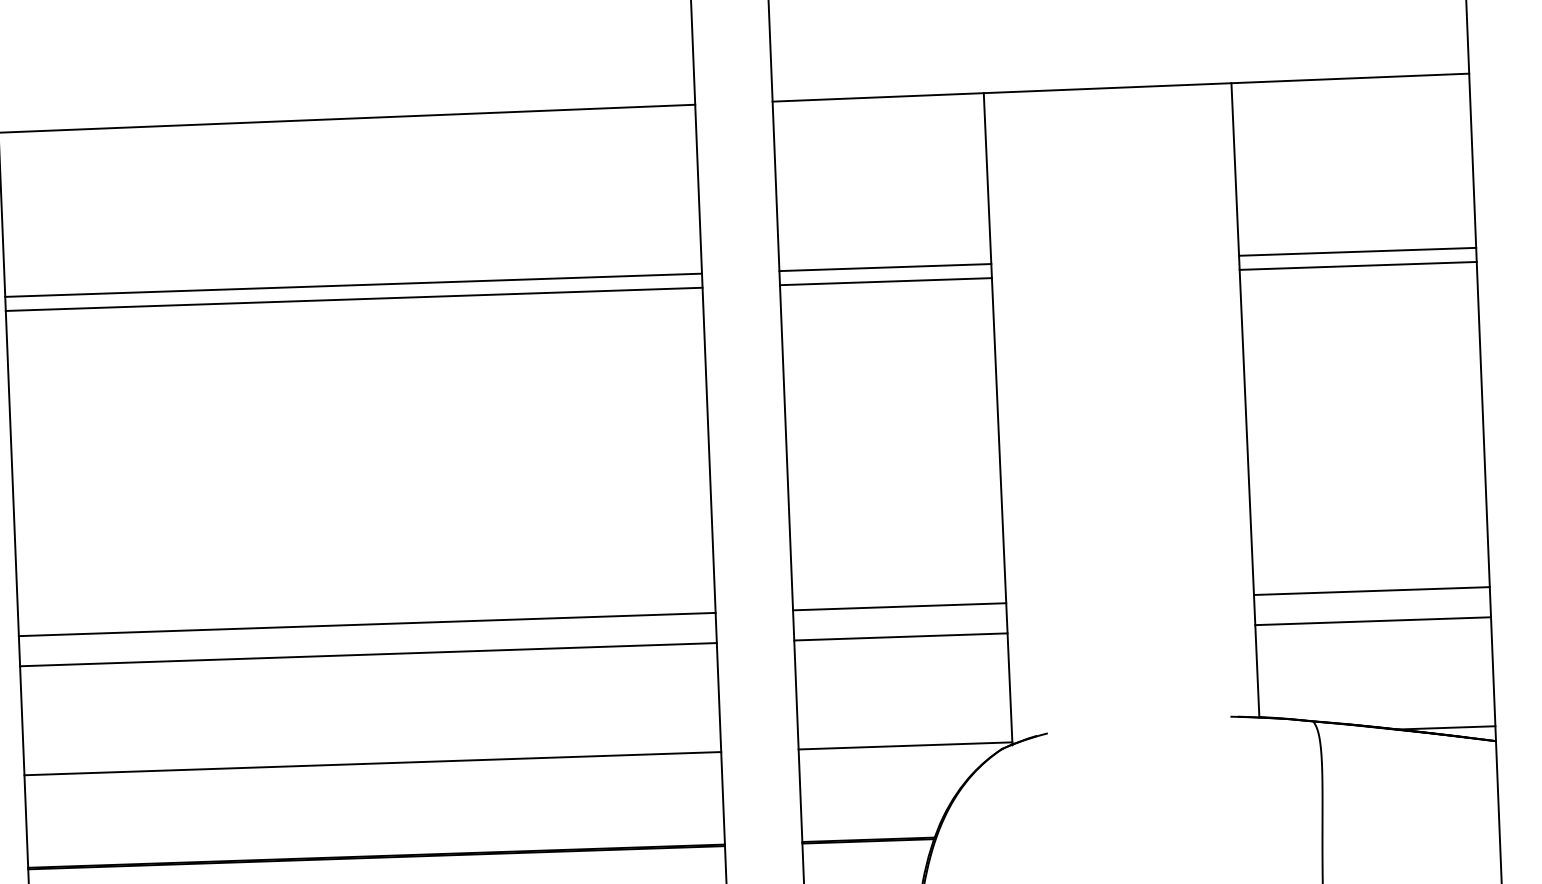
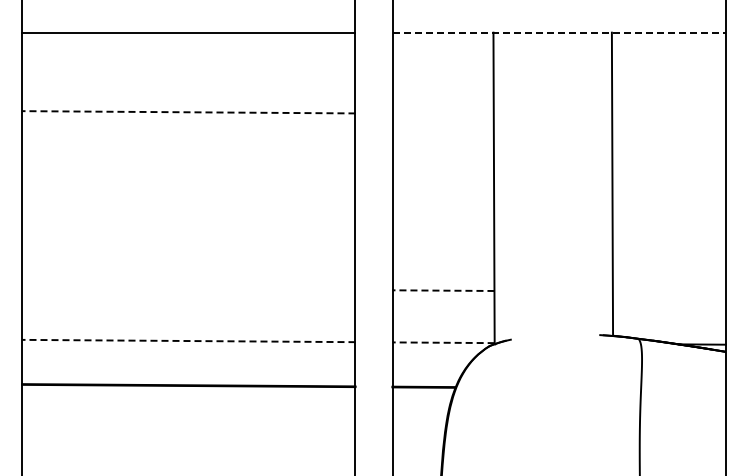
line: (1121, 87) -> (559, 32), solid -> dashed
line: (1356, 251) -> (668, 115), removed
line: (1357, 264) -> (668, 121), removed
line: (883, 266) -> (442, 113), removed
line: (884, 281) -> (442, 120), removed
line: (352, 285) -> (188, 112), solid -> dashed
line: (353, 298) -> (188, 118), removed
line: (1370, 590) -> (668, 277), removed
line: (899, 605) -> (443, 275), removed
line: (1371, 619) -> (668, 291), removed
line: (366, 624) -> (188, 274), removed
line: (900, 636) -> (443, 290), solid -> dashed
line: (367, 653) -> (188, 288), removed
line: (905, 745) -> (443, 342), solid -> dashed
line: (371, 764) -> (188, 341), solid -> dashed

